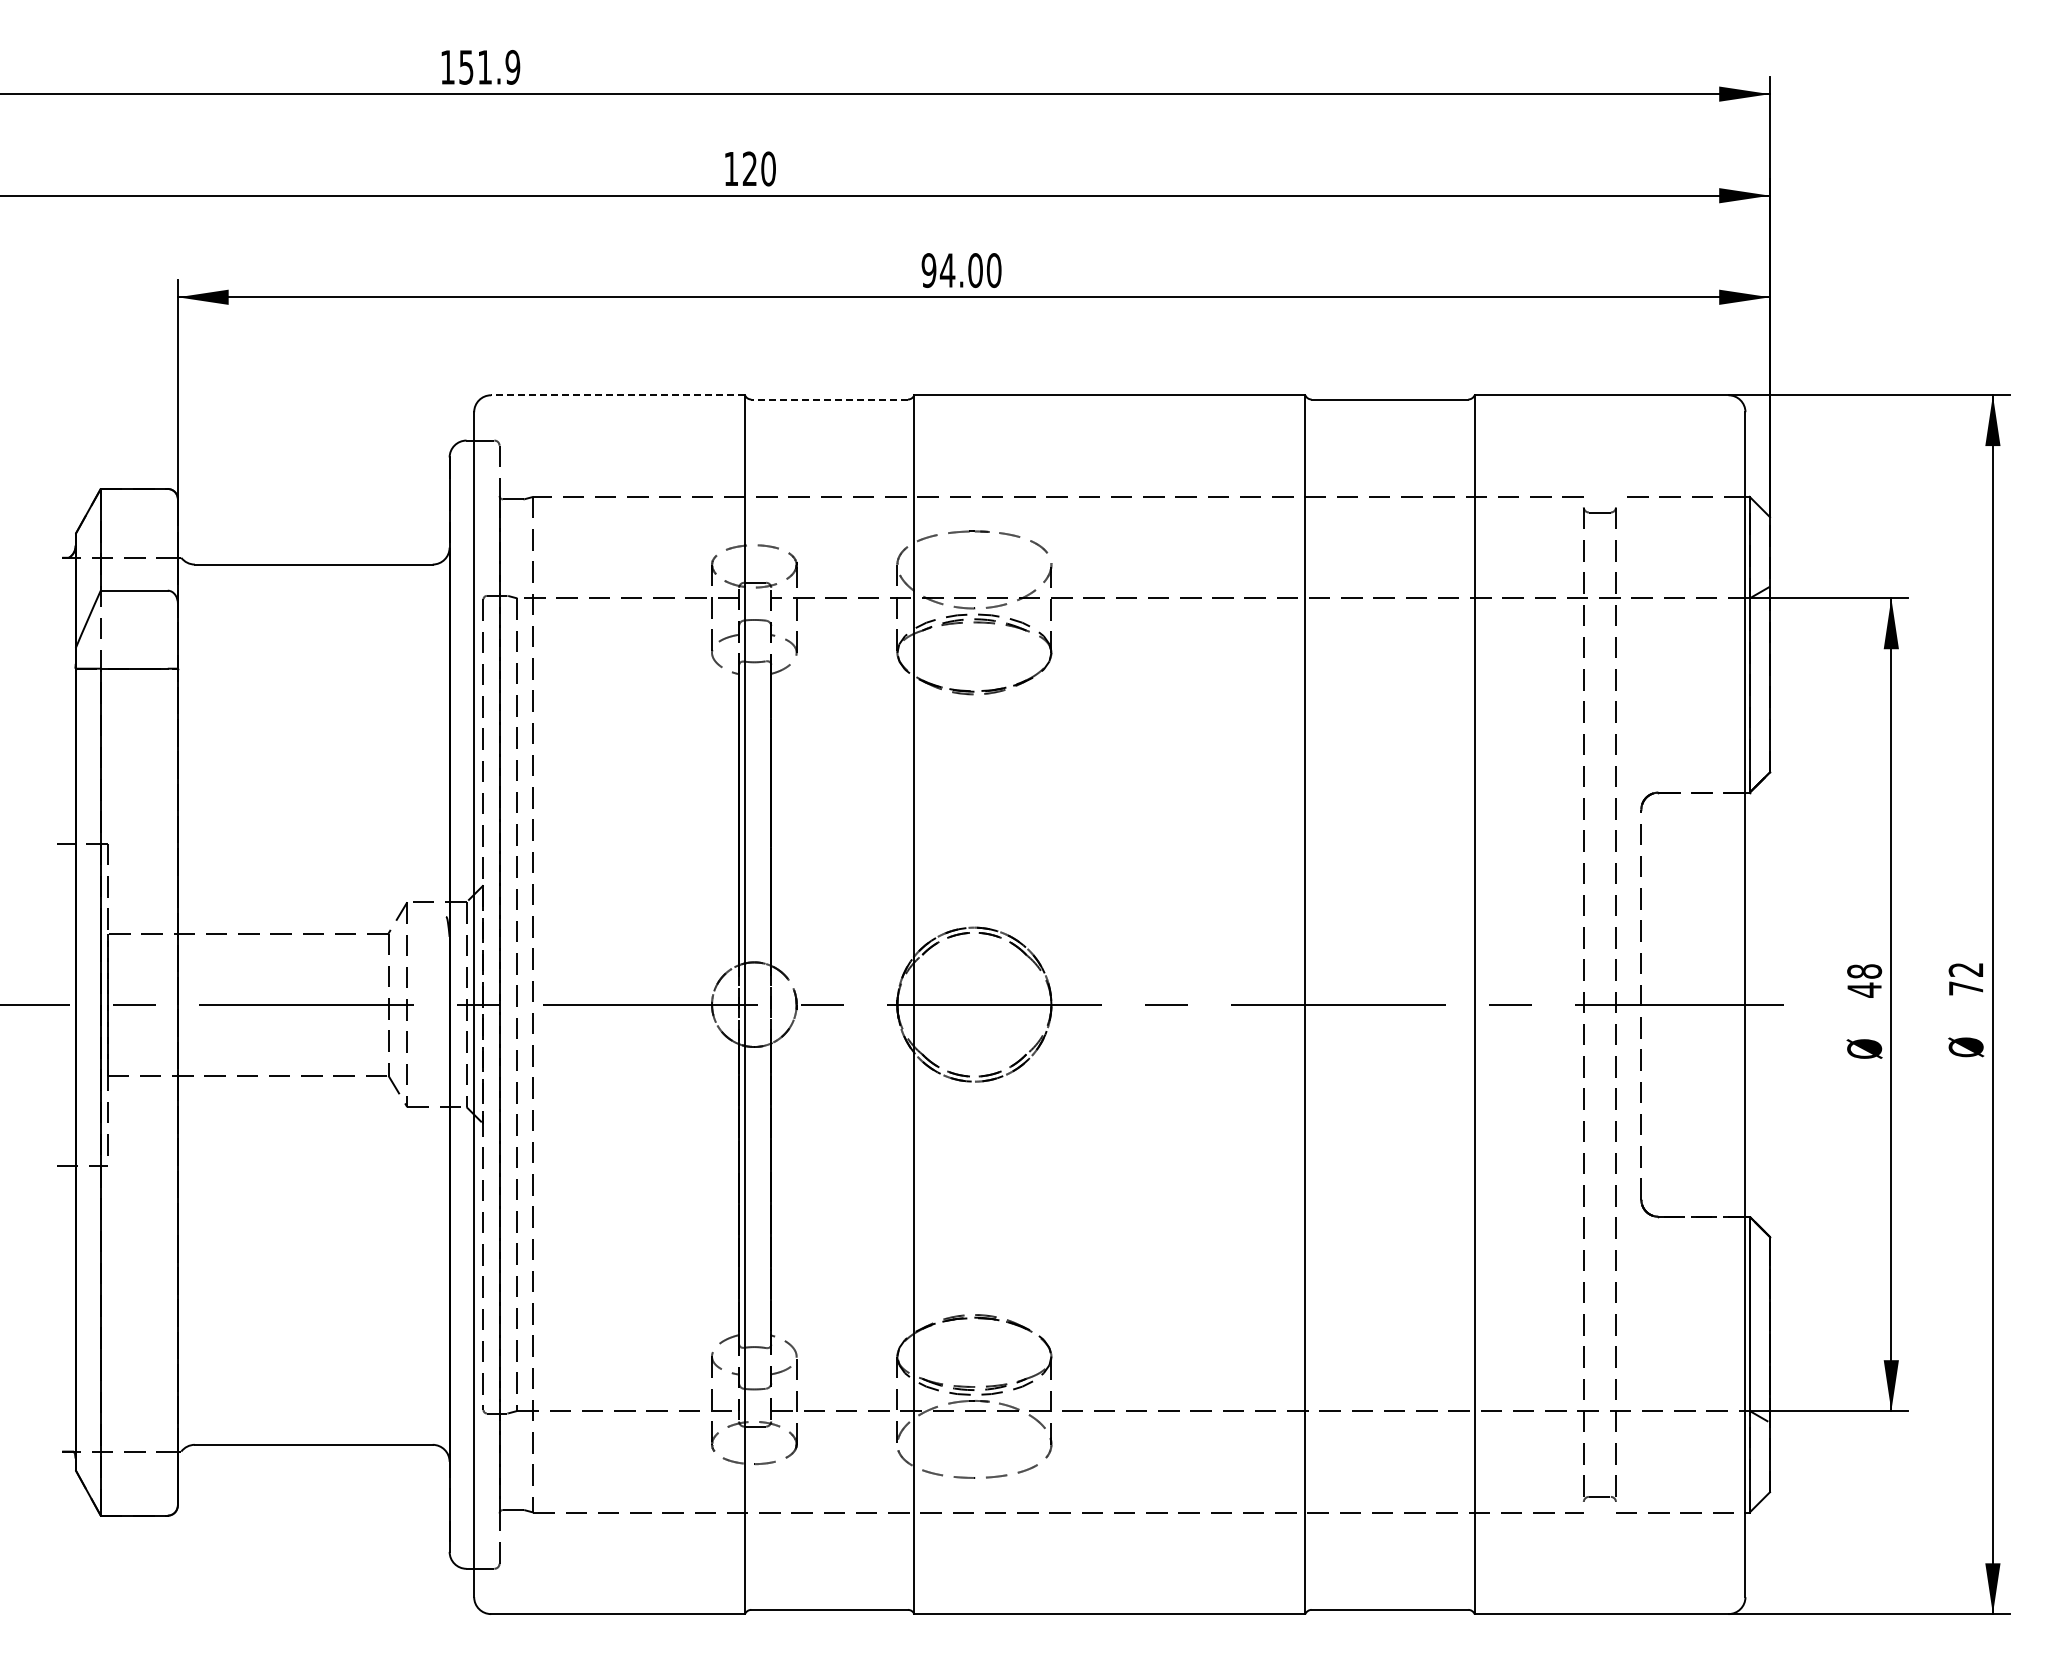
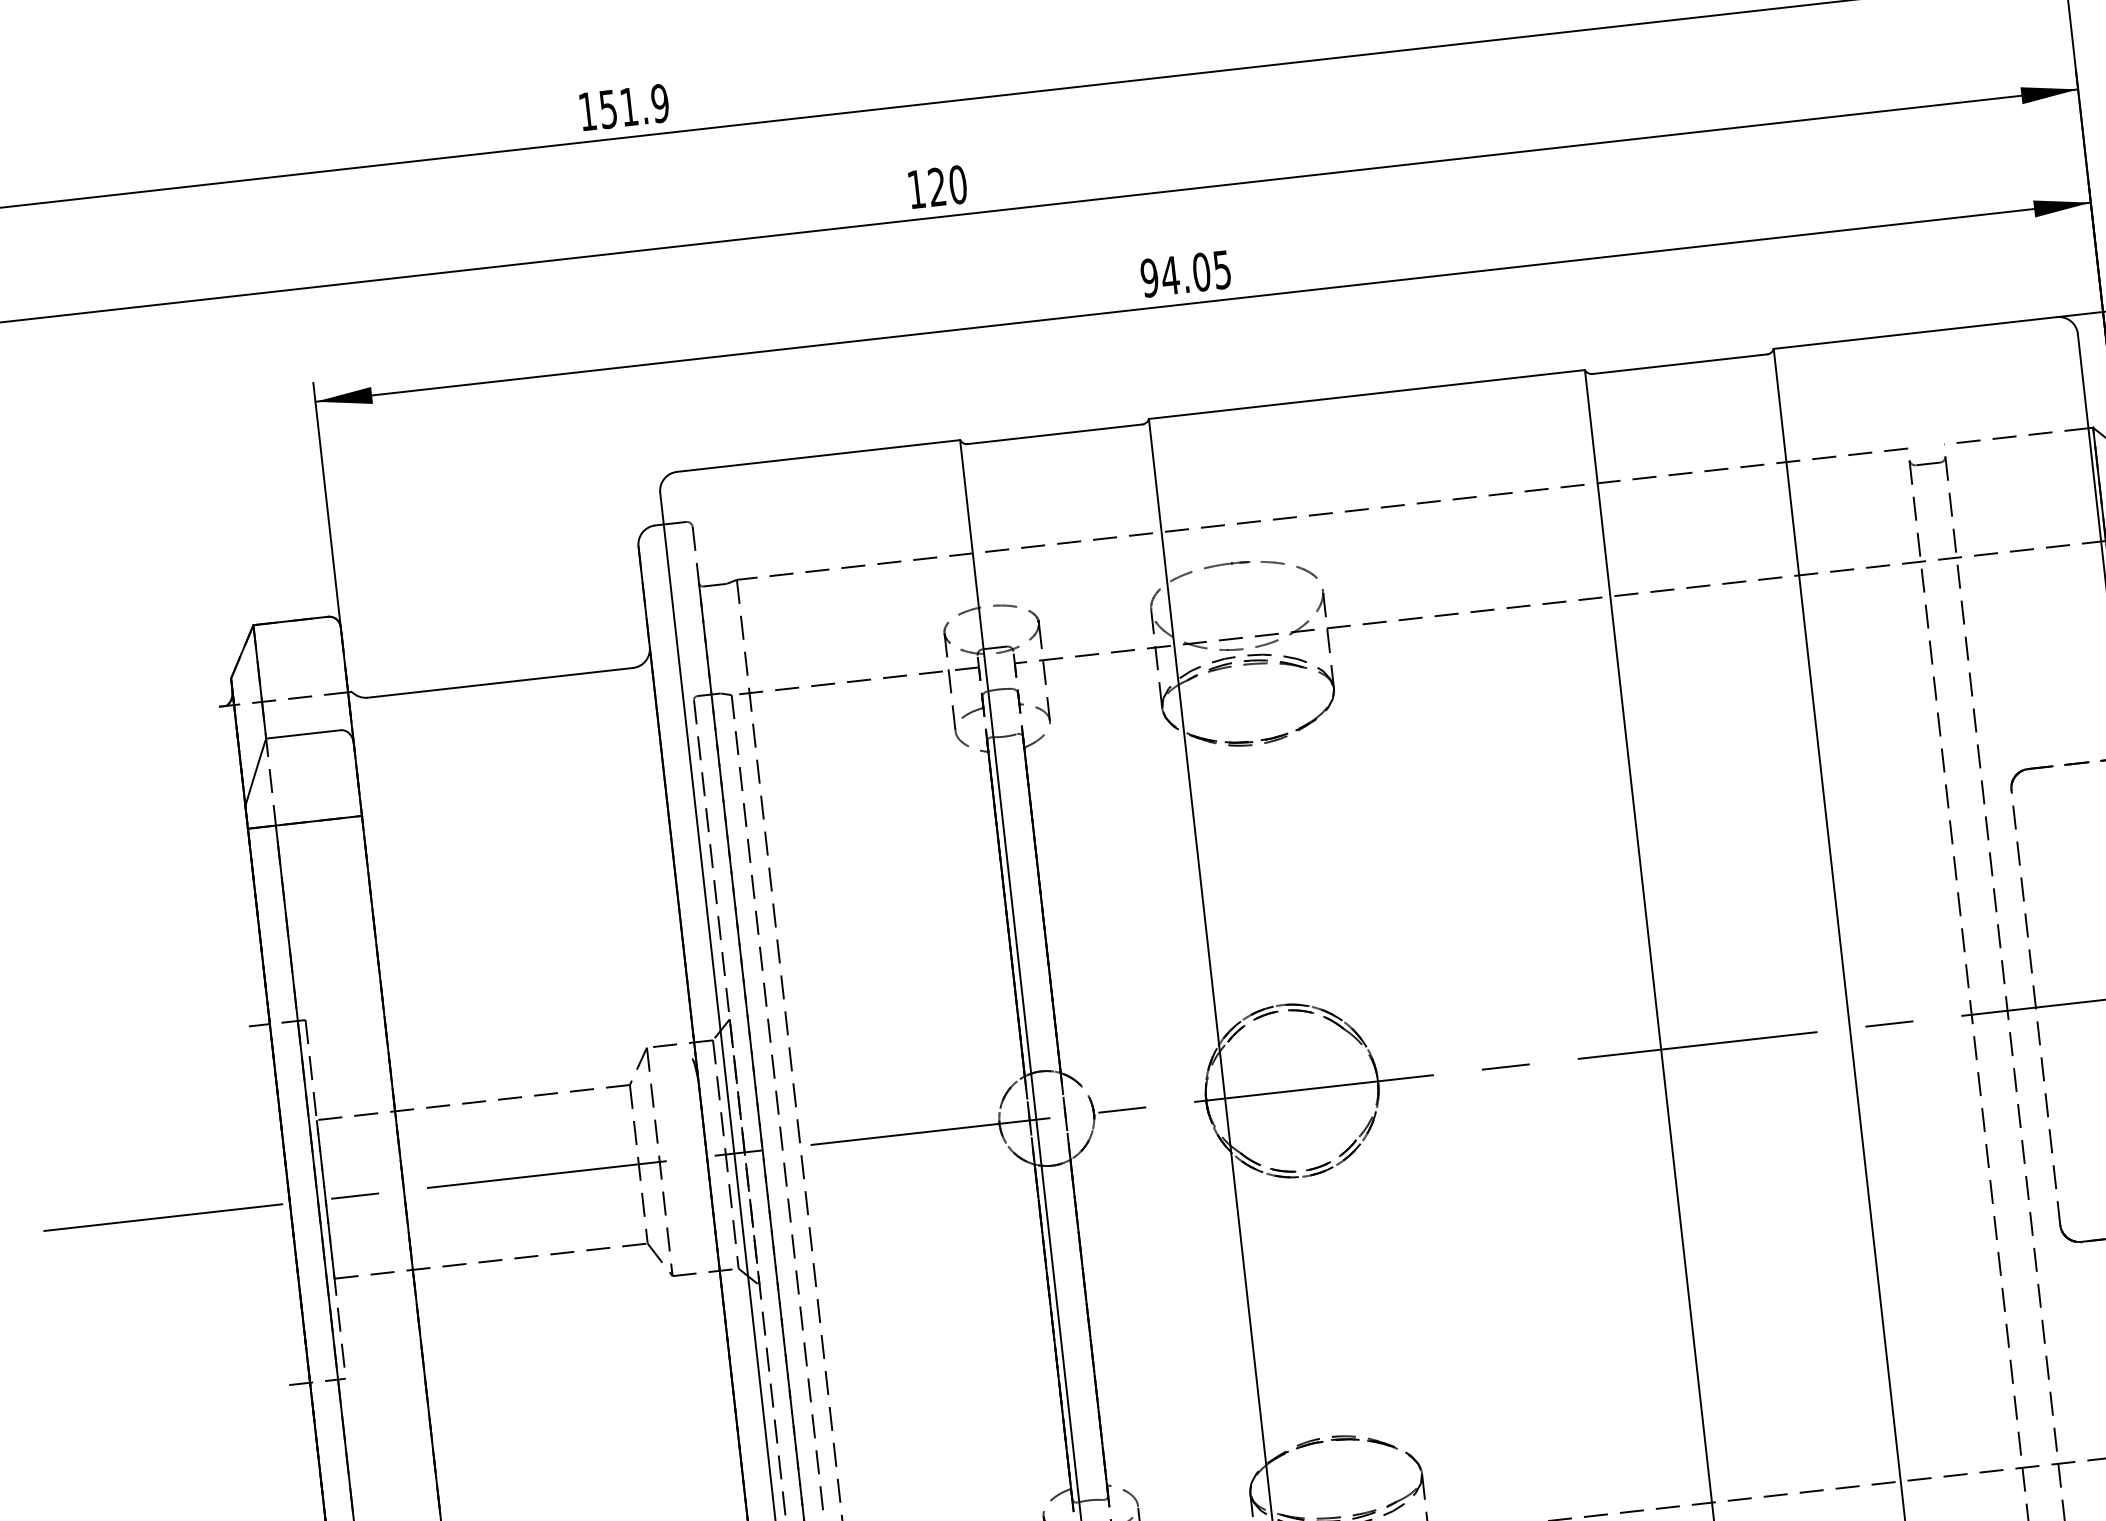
text: (993, 270) -> (1221, 269), 94.00 -> 94.05
line: (618, 395) -> (819, 456), dashed -> solid
line: (829, 399) -> (1054, 434), dashed -> solid

